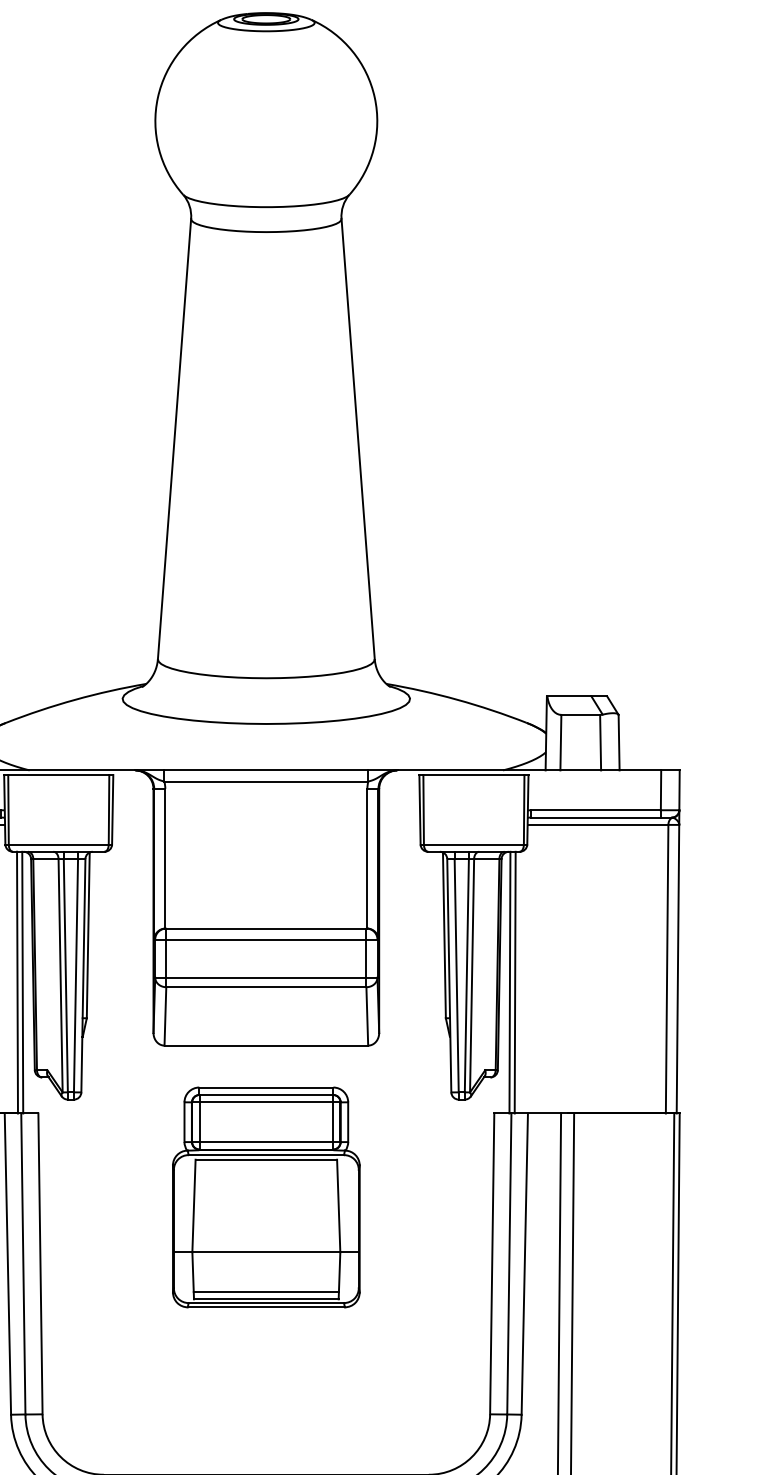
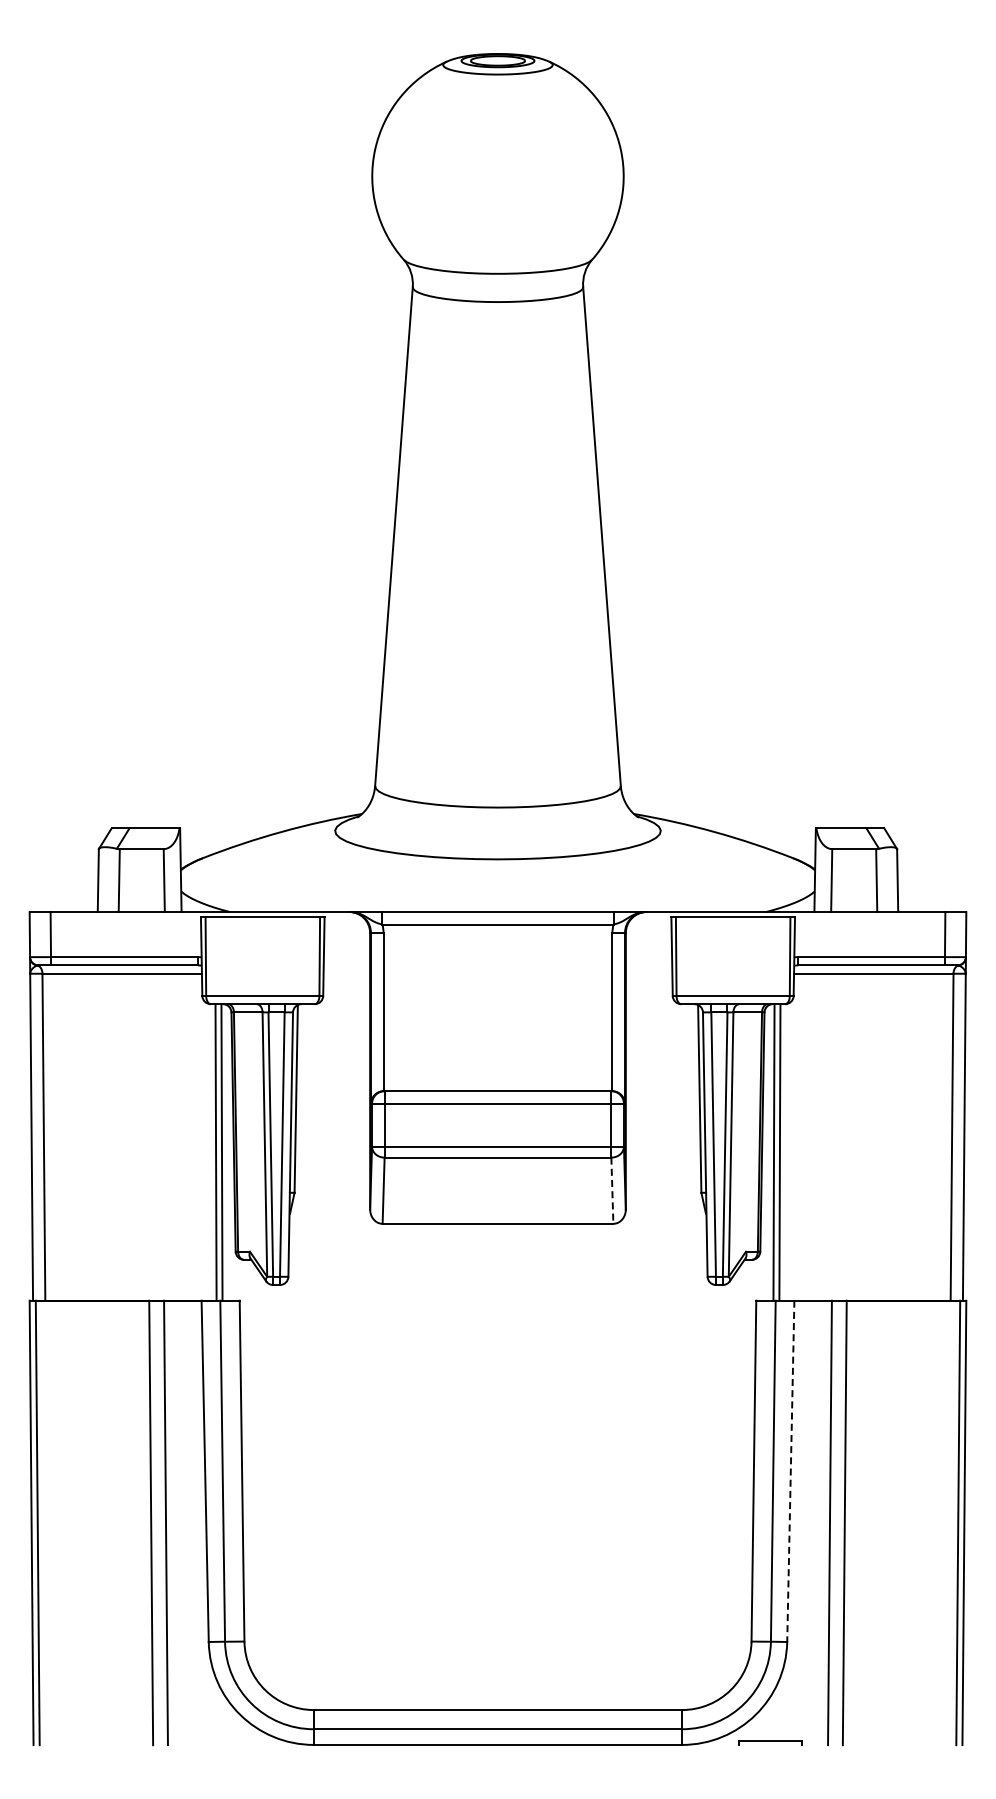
line: (367, 1017) -> (612, 1191), solid -> dashed
part: (265, 1197) -> (497, 1395), removed
line: (524, 1264) -> (790, 1471), solid -> dashed

